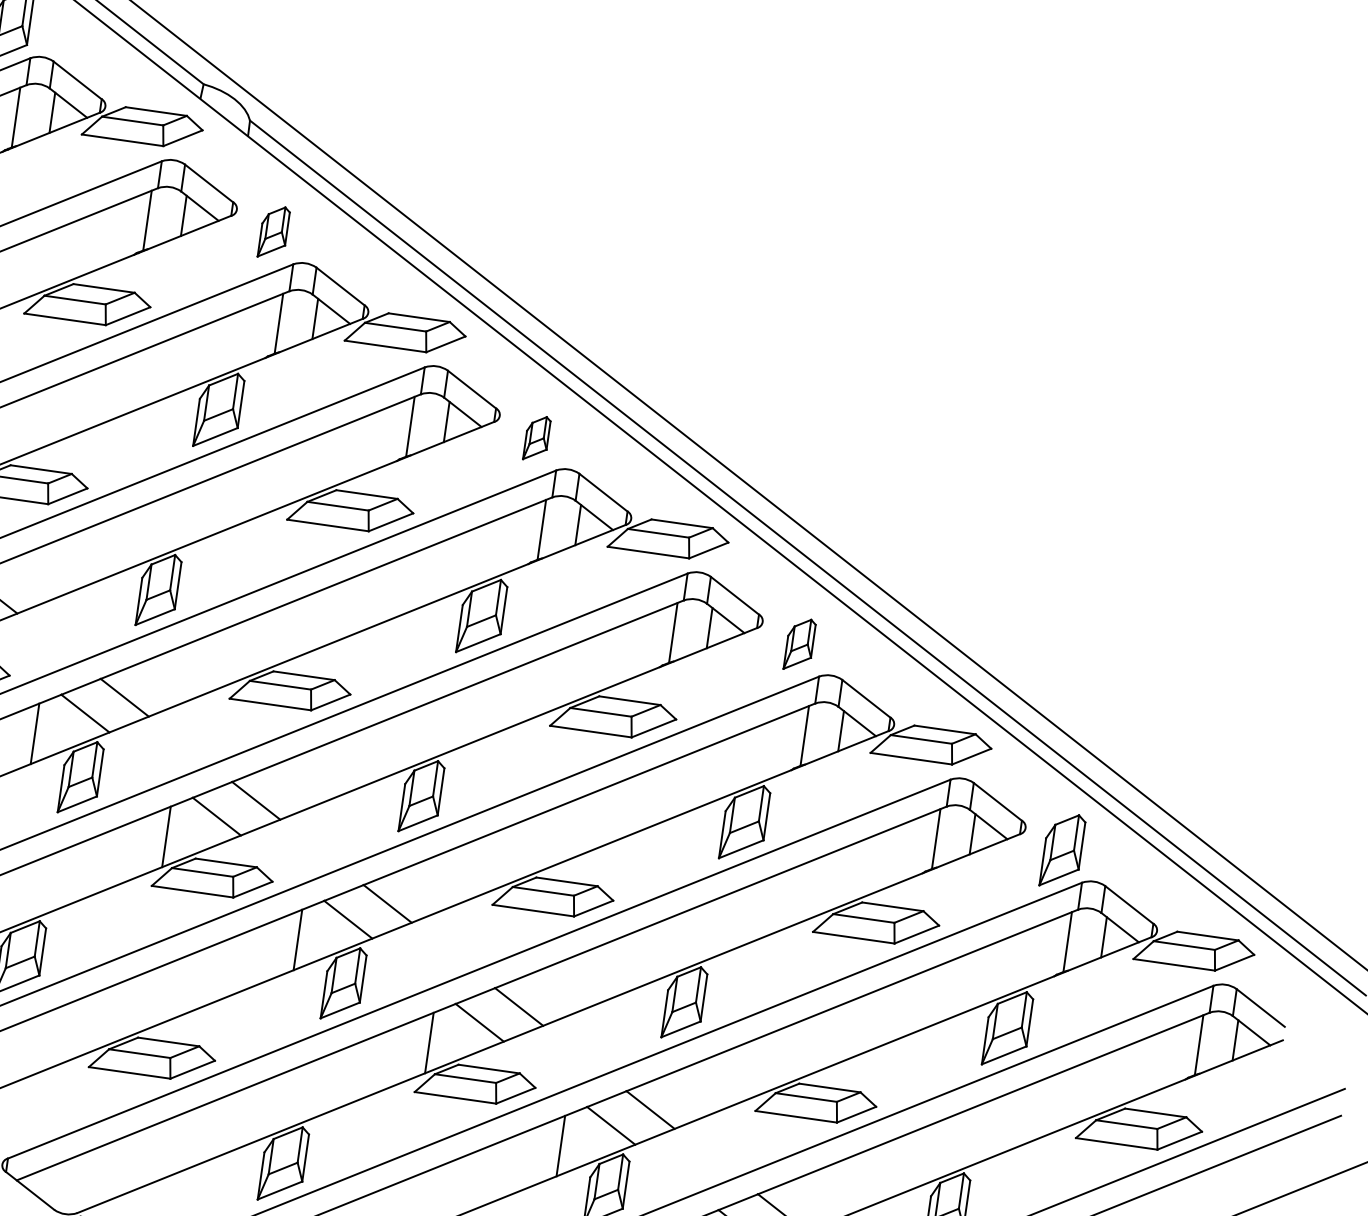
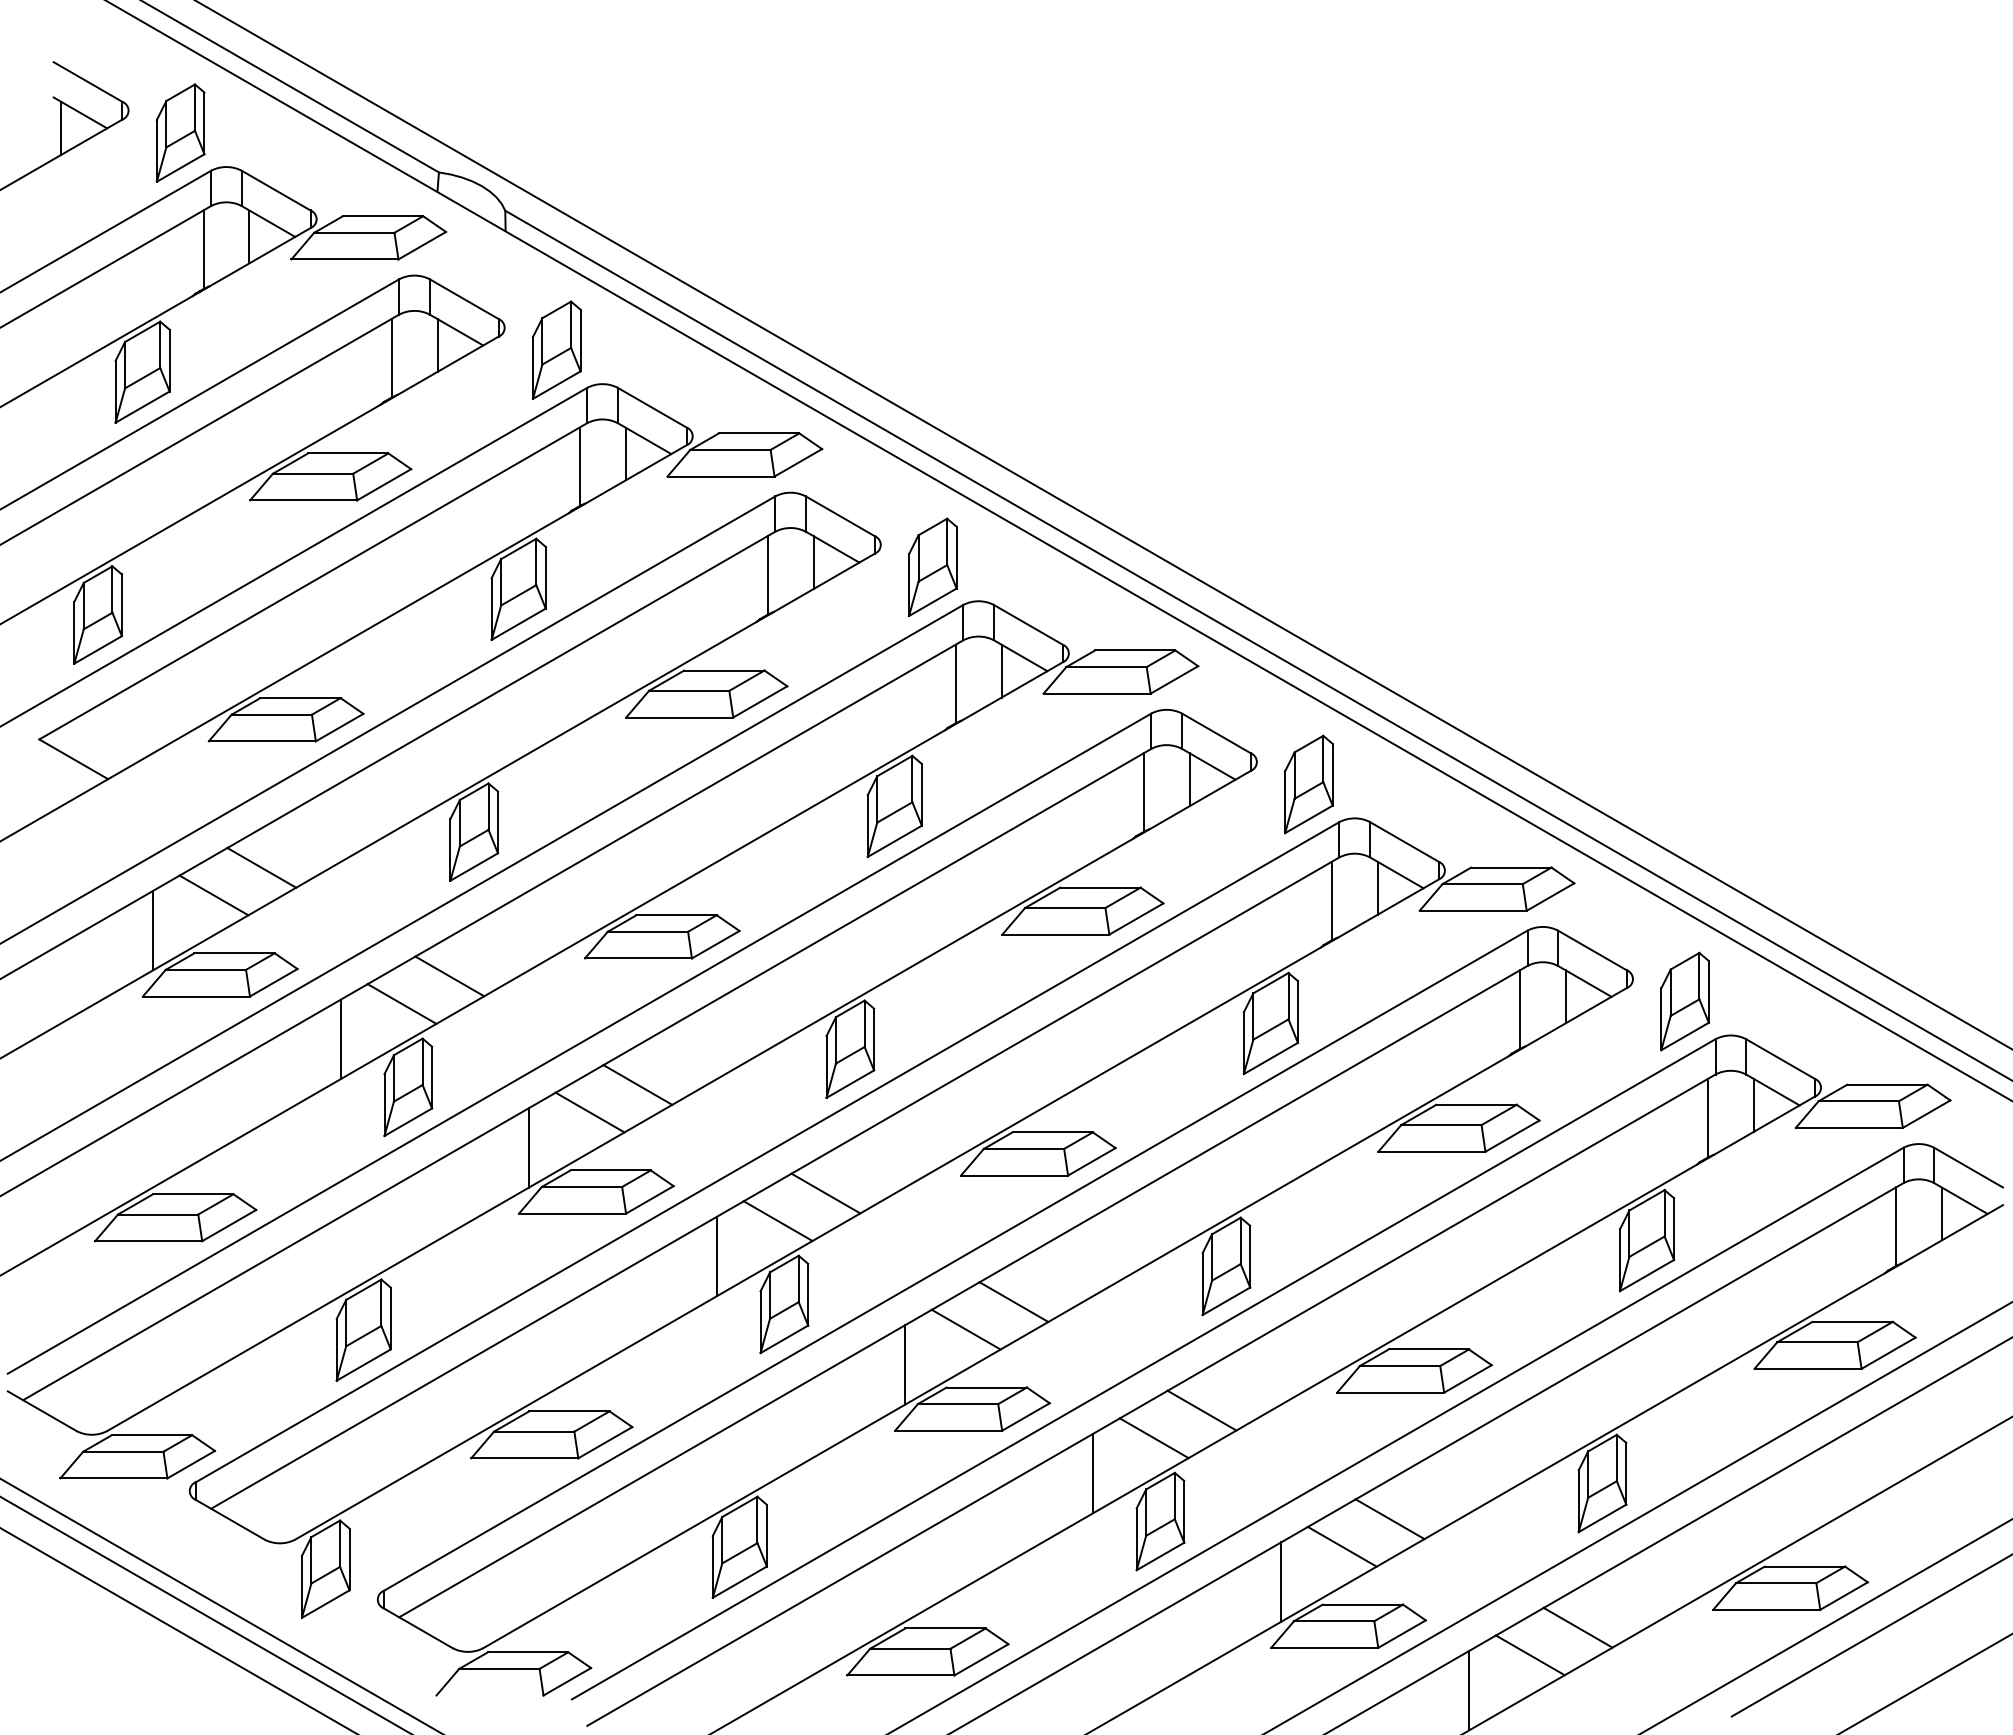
part: (273, 231) -> (556, 349), size x1.43
part: (536, 437) -> (932, 566), size x1.67
part: (799, 644) -> (1308, 784), size x1.43

